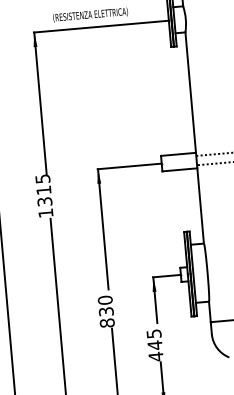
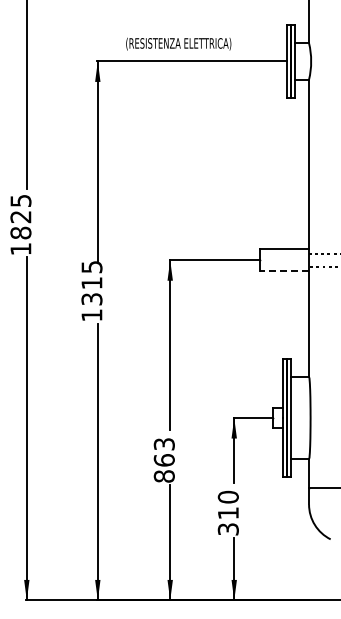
line: (179, 170) -> (284, 271), solid -> dashed
text: (105, 306) -> (163, 452), 830 -> 863
text: (154, 345) -> (227, 513), 445 -> 310

